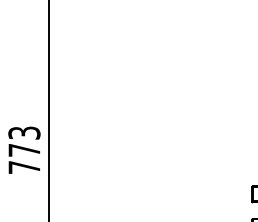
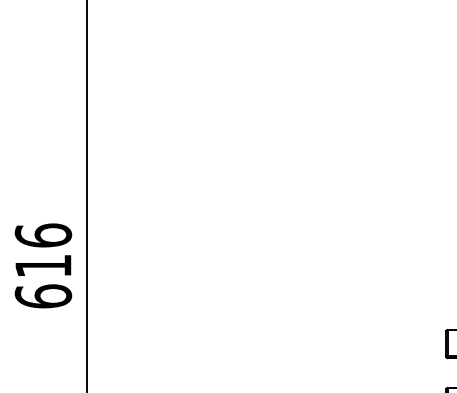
text: (24, 150) -> (43, 266), 773 -> 616

